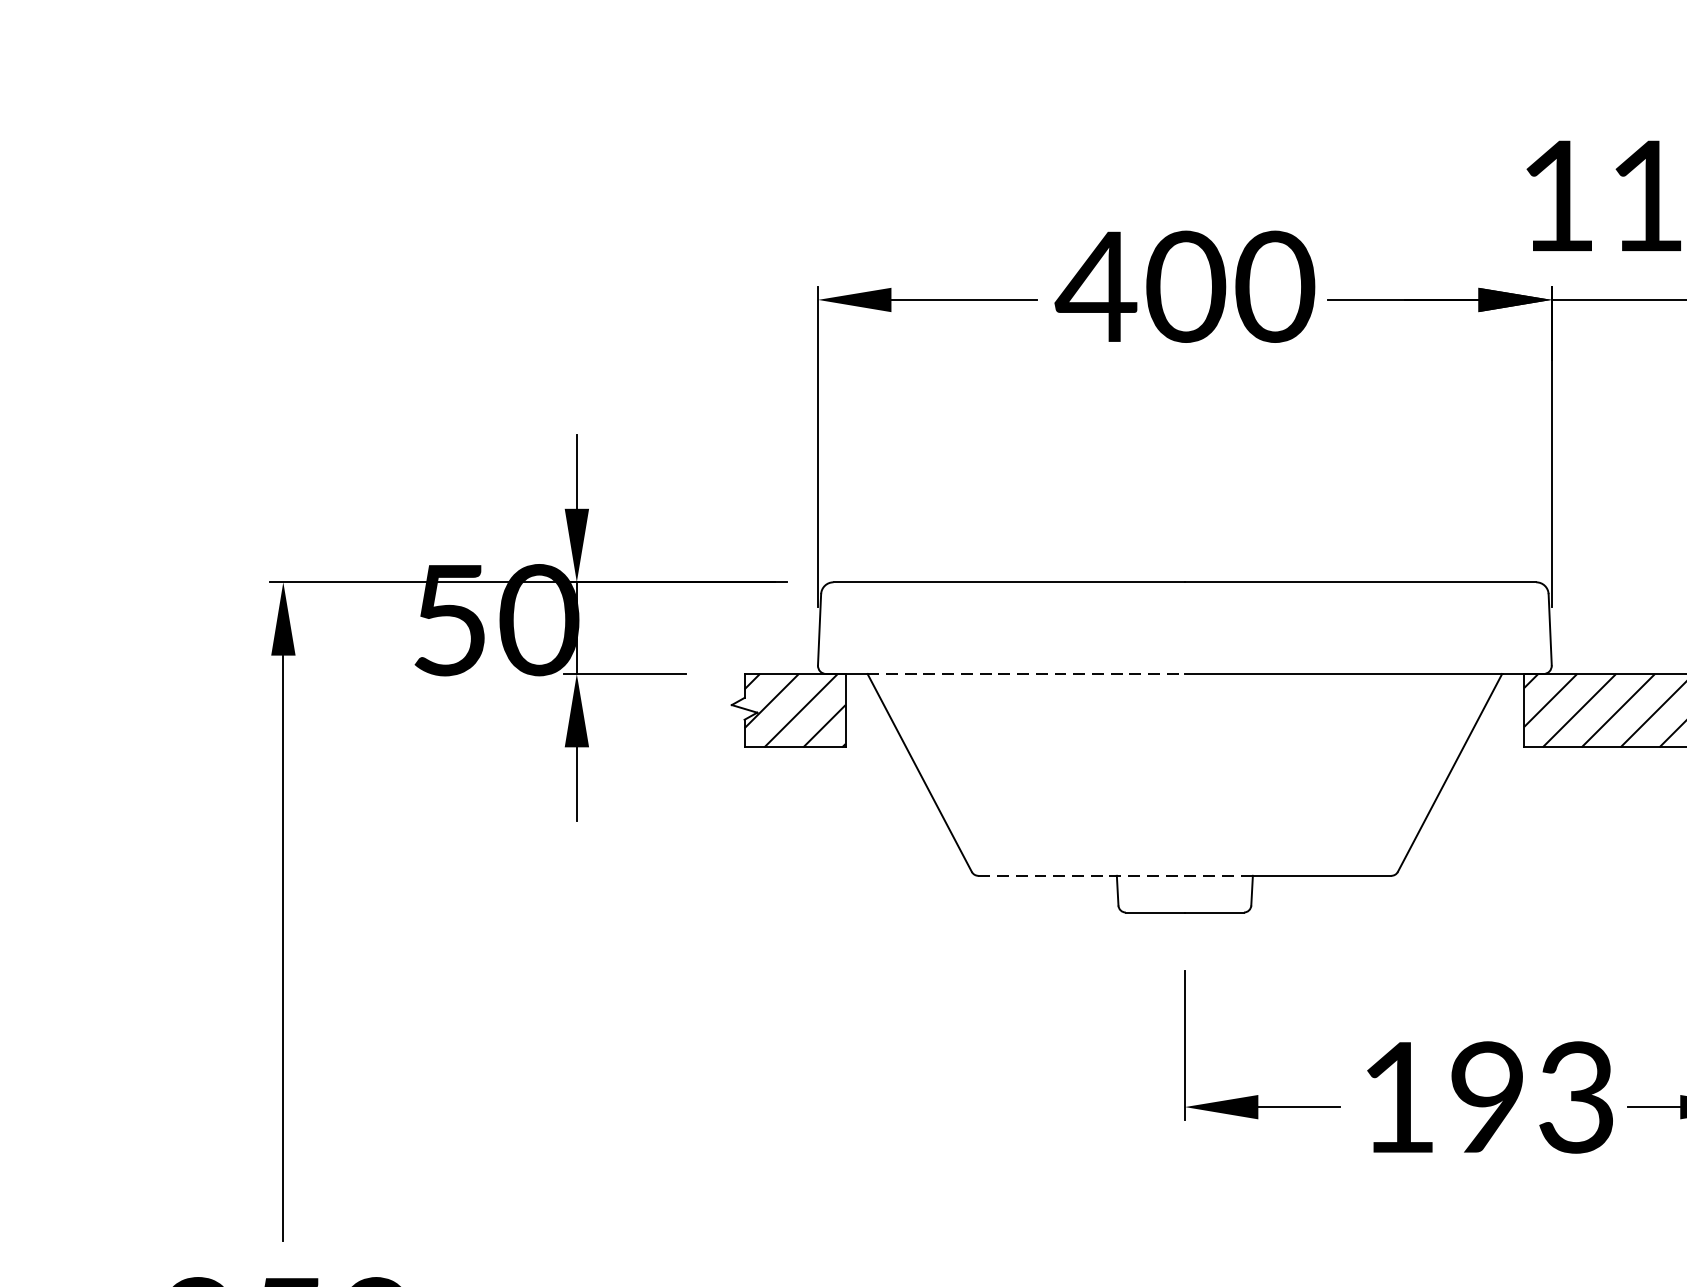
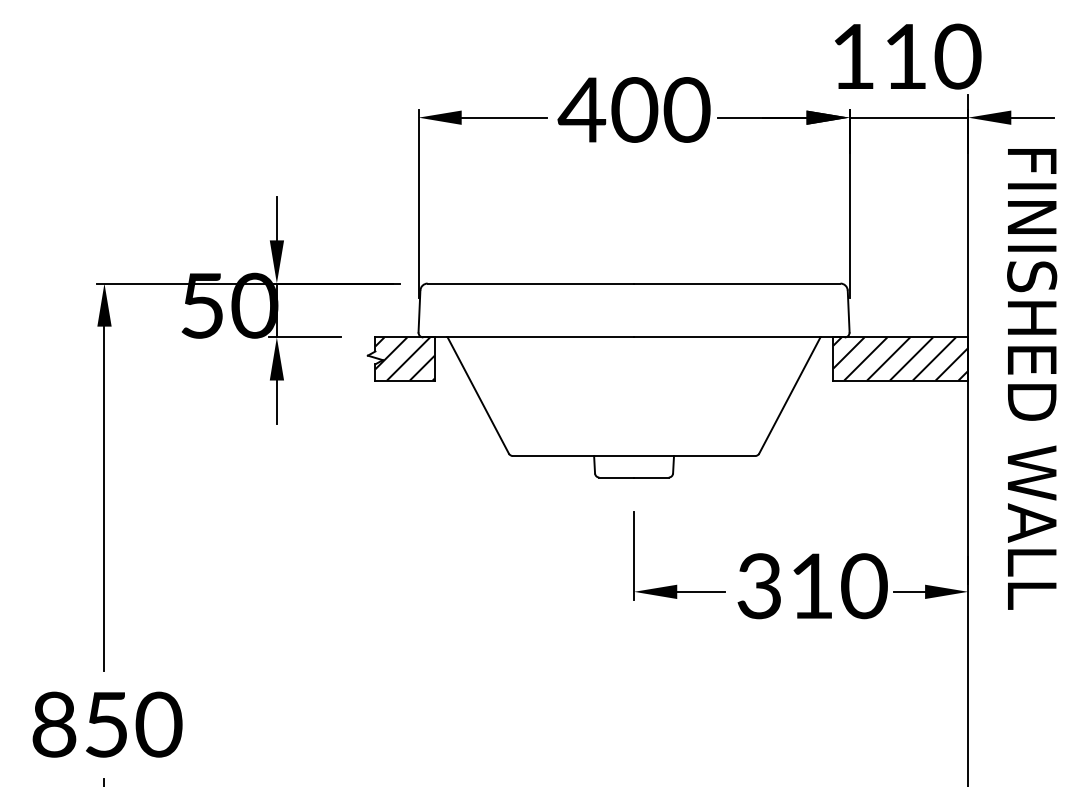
line: (1027, 674) -> (541, 337), dashed -> solid
line: (1115, 874) -> (593, 455), dashed -> solid
text: (1488, 1097) -> (812, 586), 193 -> 310

